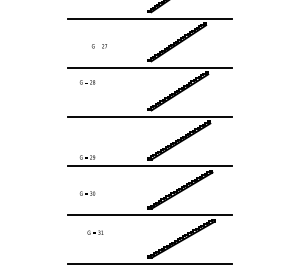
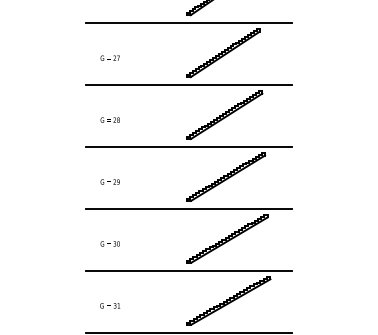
text: (98, 46) -> (108, 58), moved
text: (87, 82) -> (110, 120), moved
text: (87, 157) -> (110, 181), moved
text: (95, 232) -> (110, 305), moved

